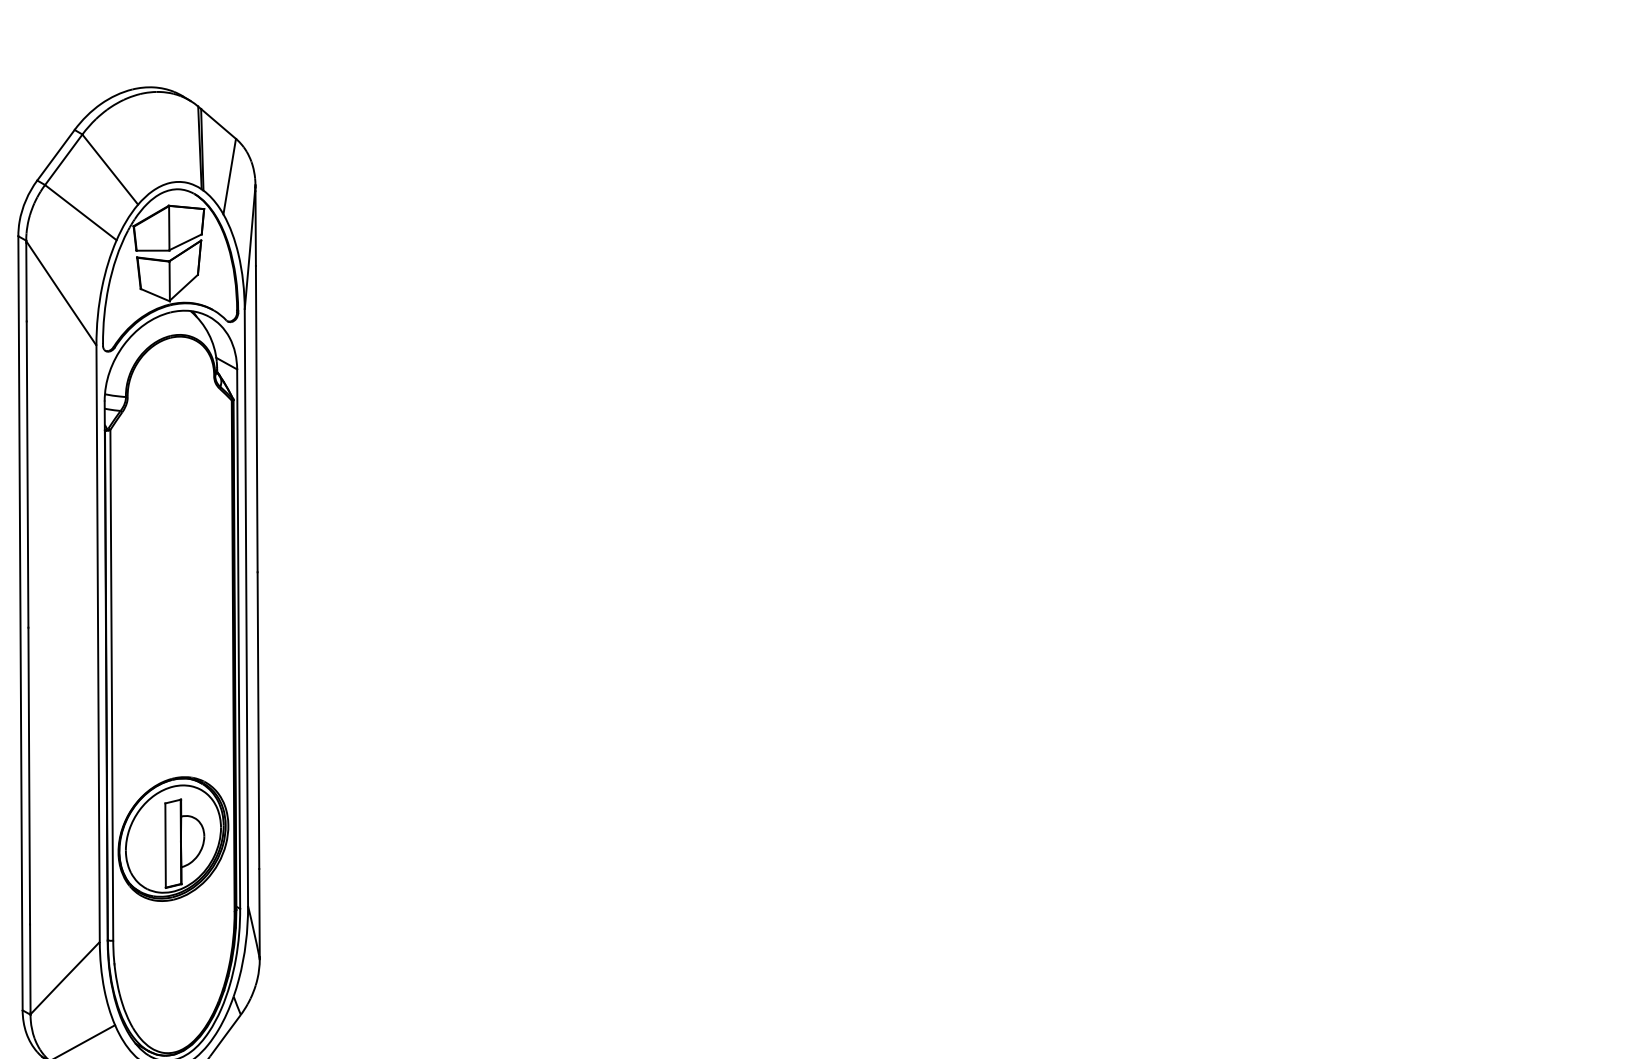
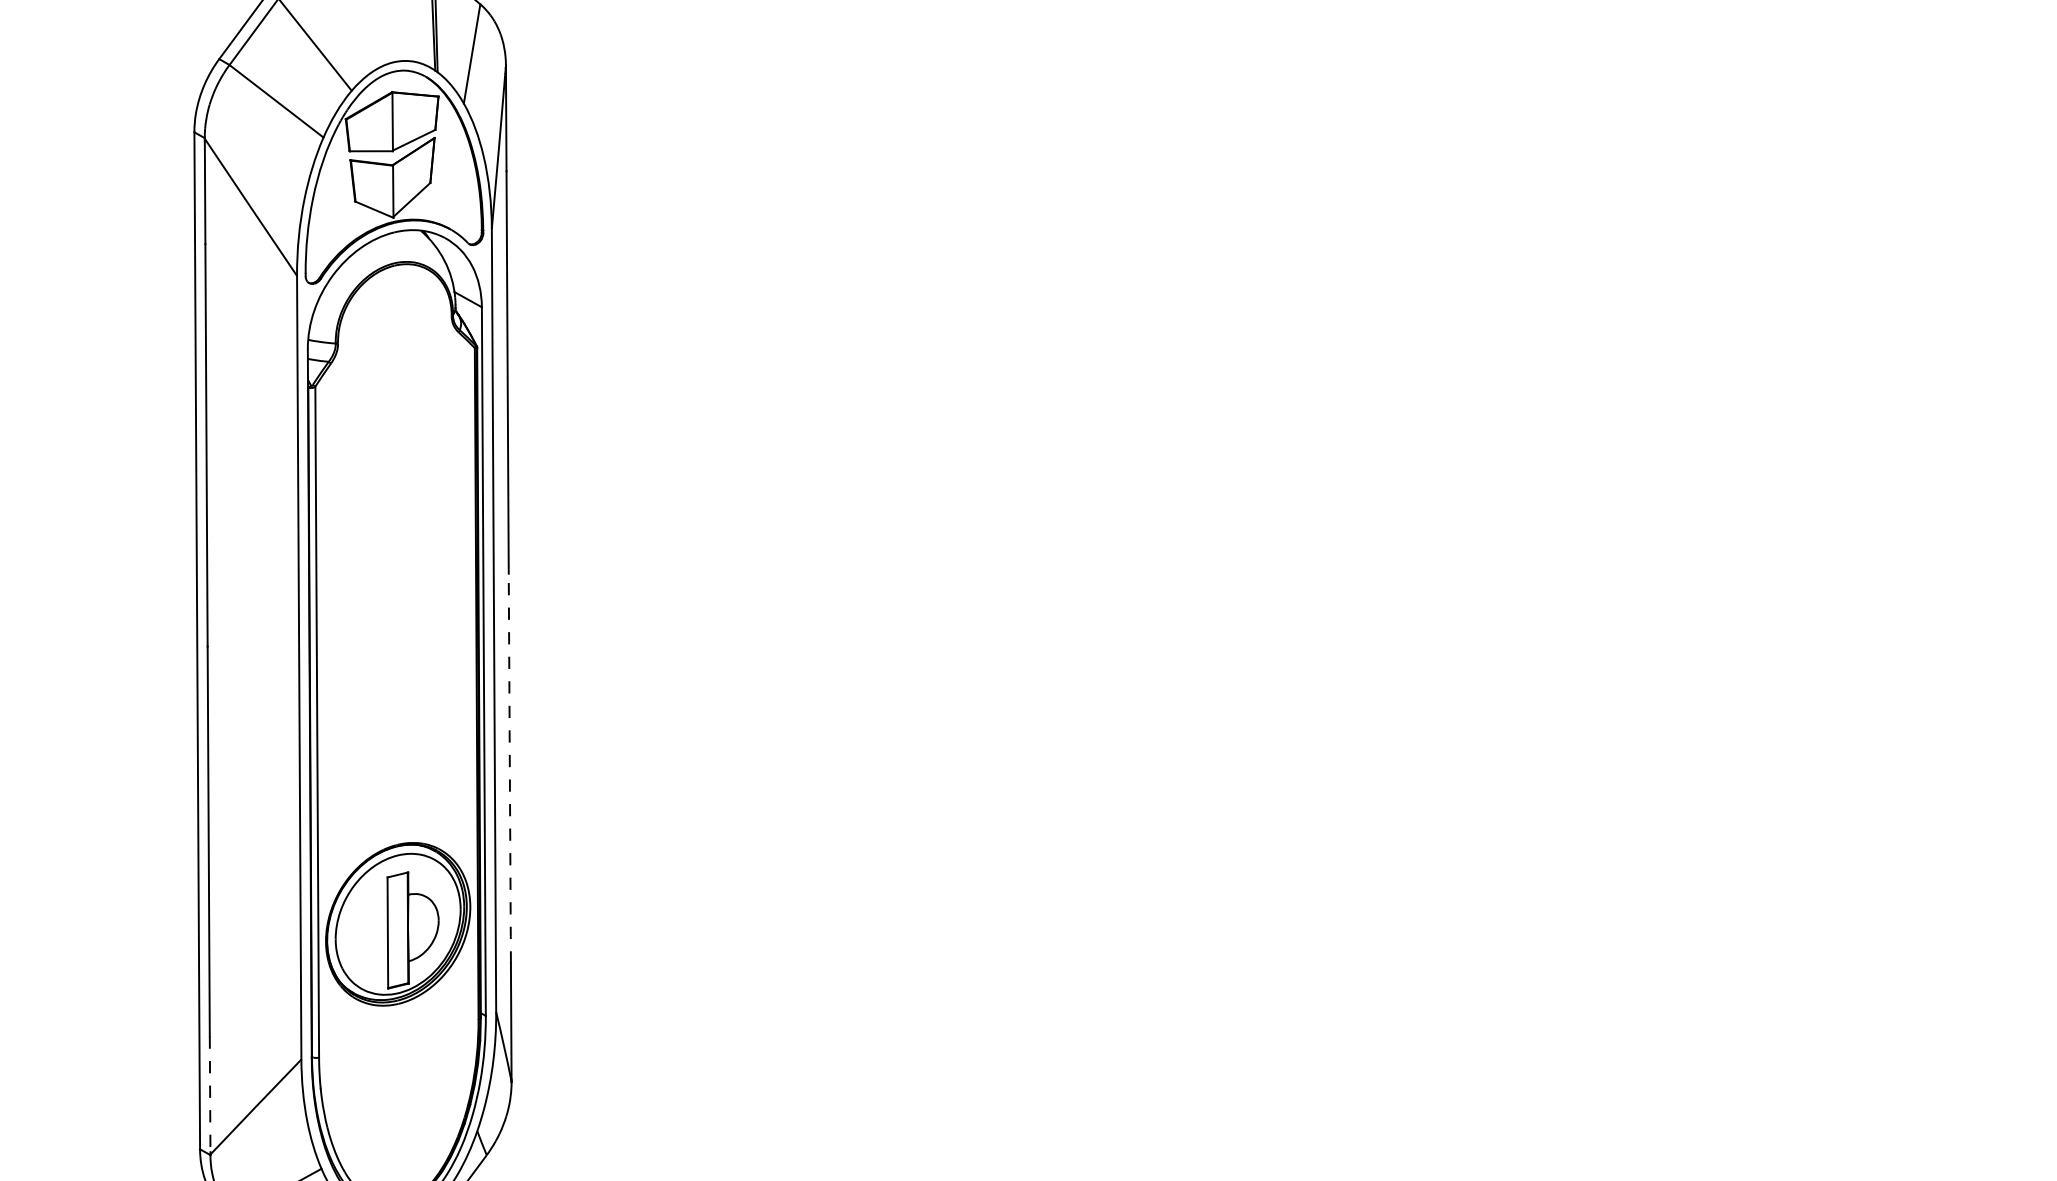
line: (258, 720) -> (509, 768), solid -> dashed
line: (30, 968) -> (210, 1094), solid -> dashed

